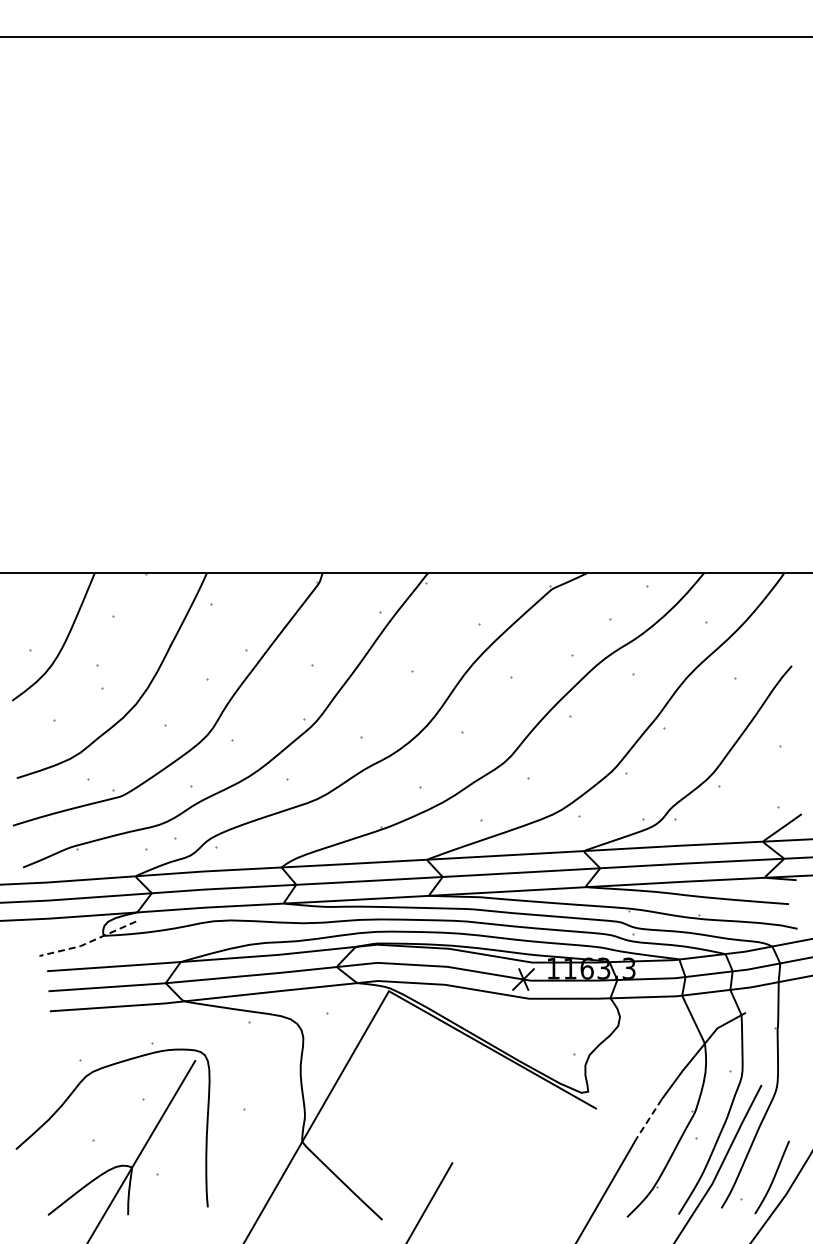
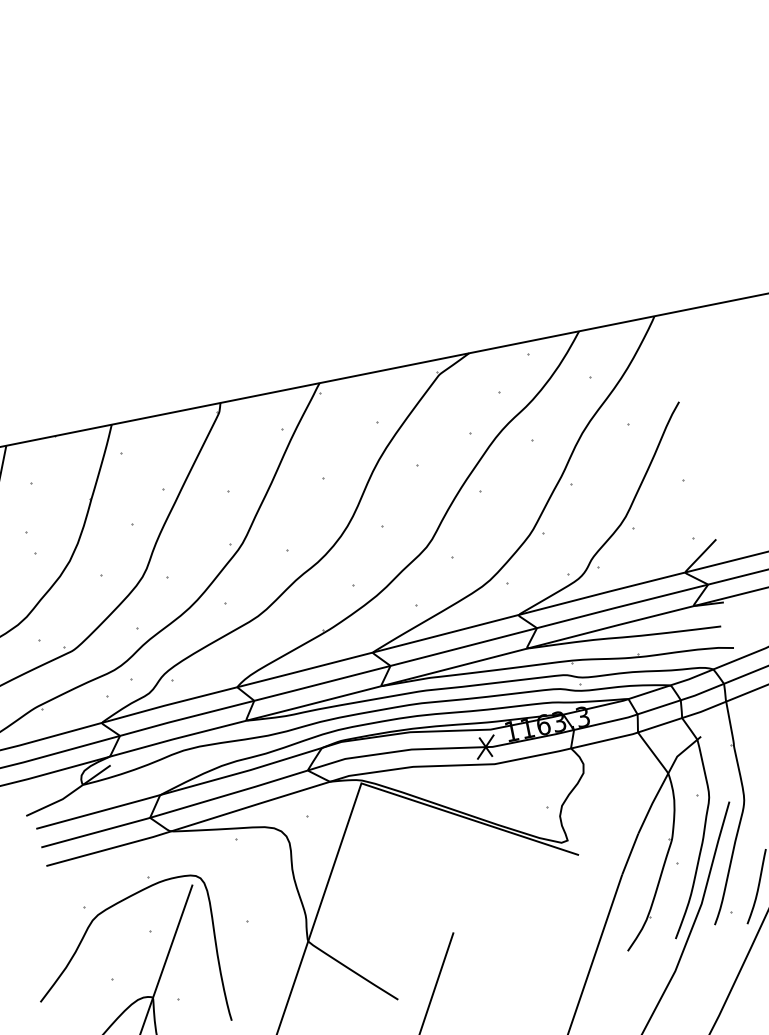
line: (88, 942) -> (69, 794), dashed -> solid
line: (649, 1118) -> (630, 854), dashed -> solid

